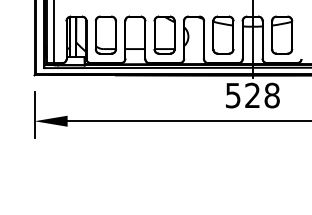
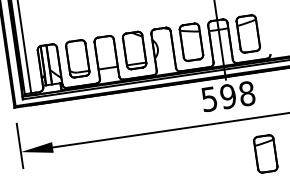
text: (252, 95) -> (228, 96), 528 -> 598
part: (282, 158) -> (266, 153), added

